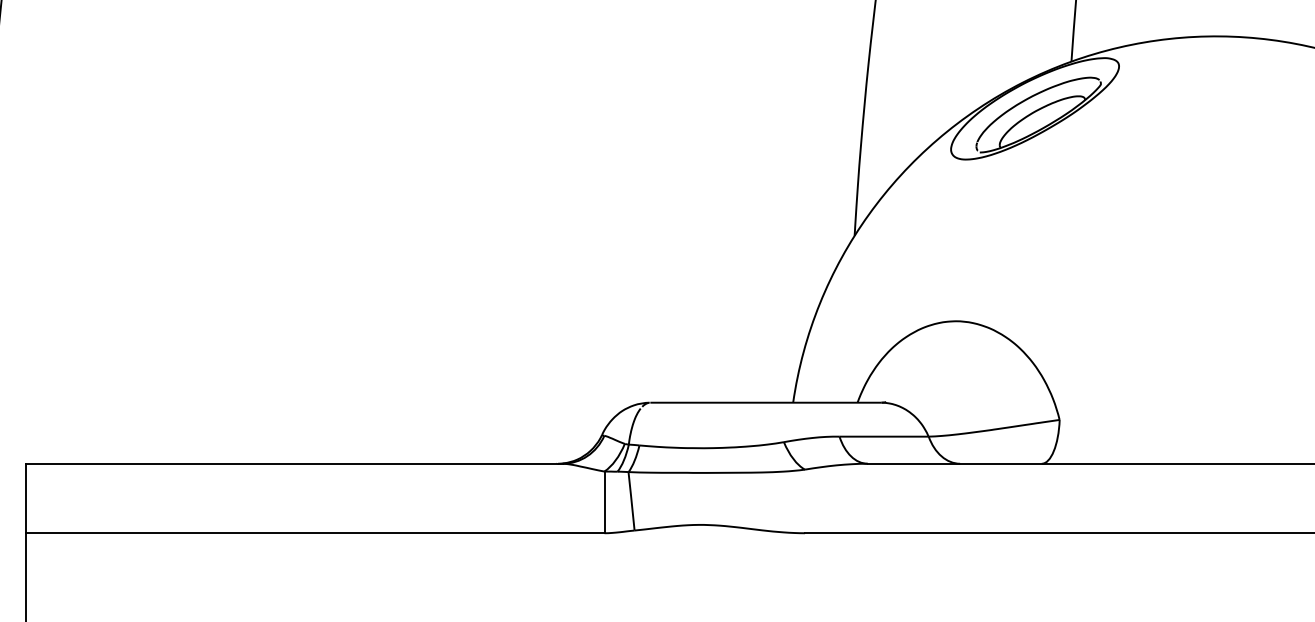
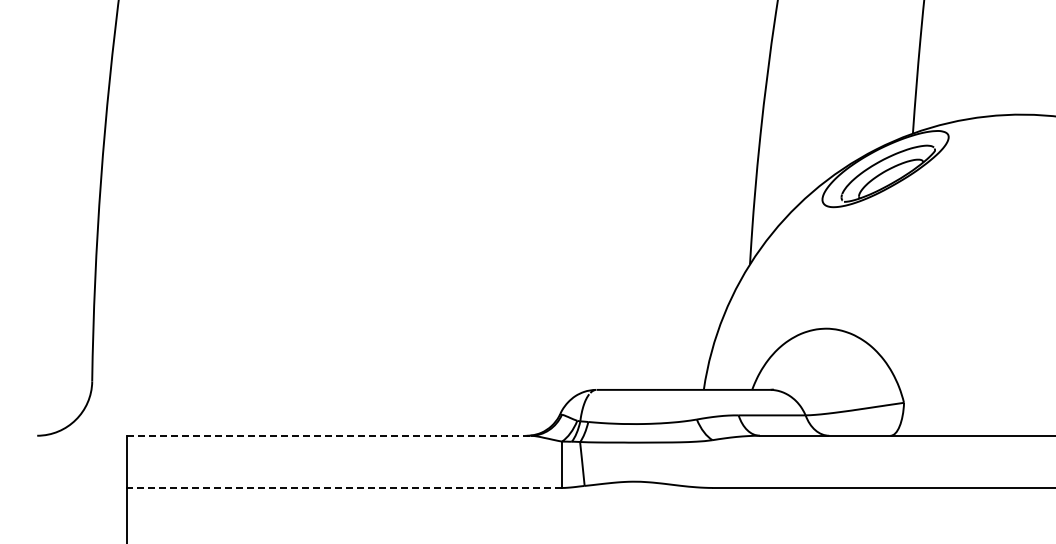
line: (293, 463) -> (328, 435), solid -> dashed
line: (314, 532) -> (344, 487), solid -> dashed

